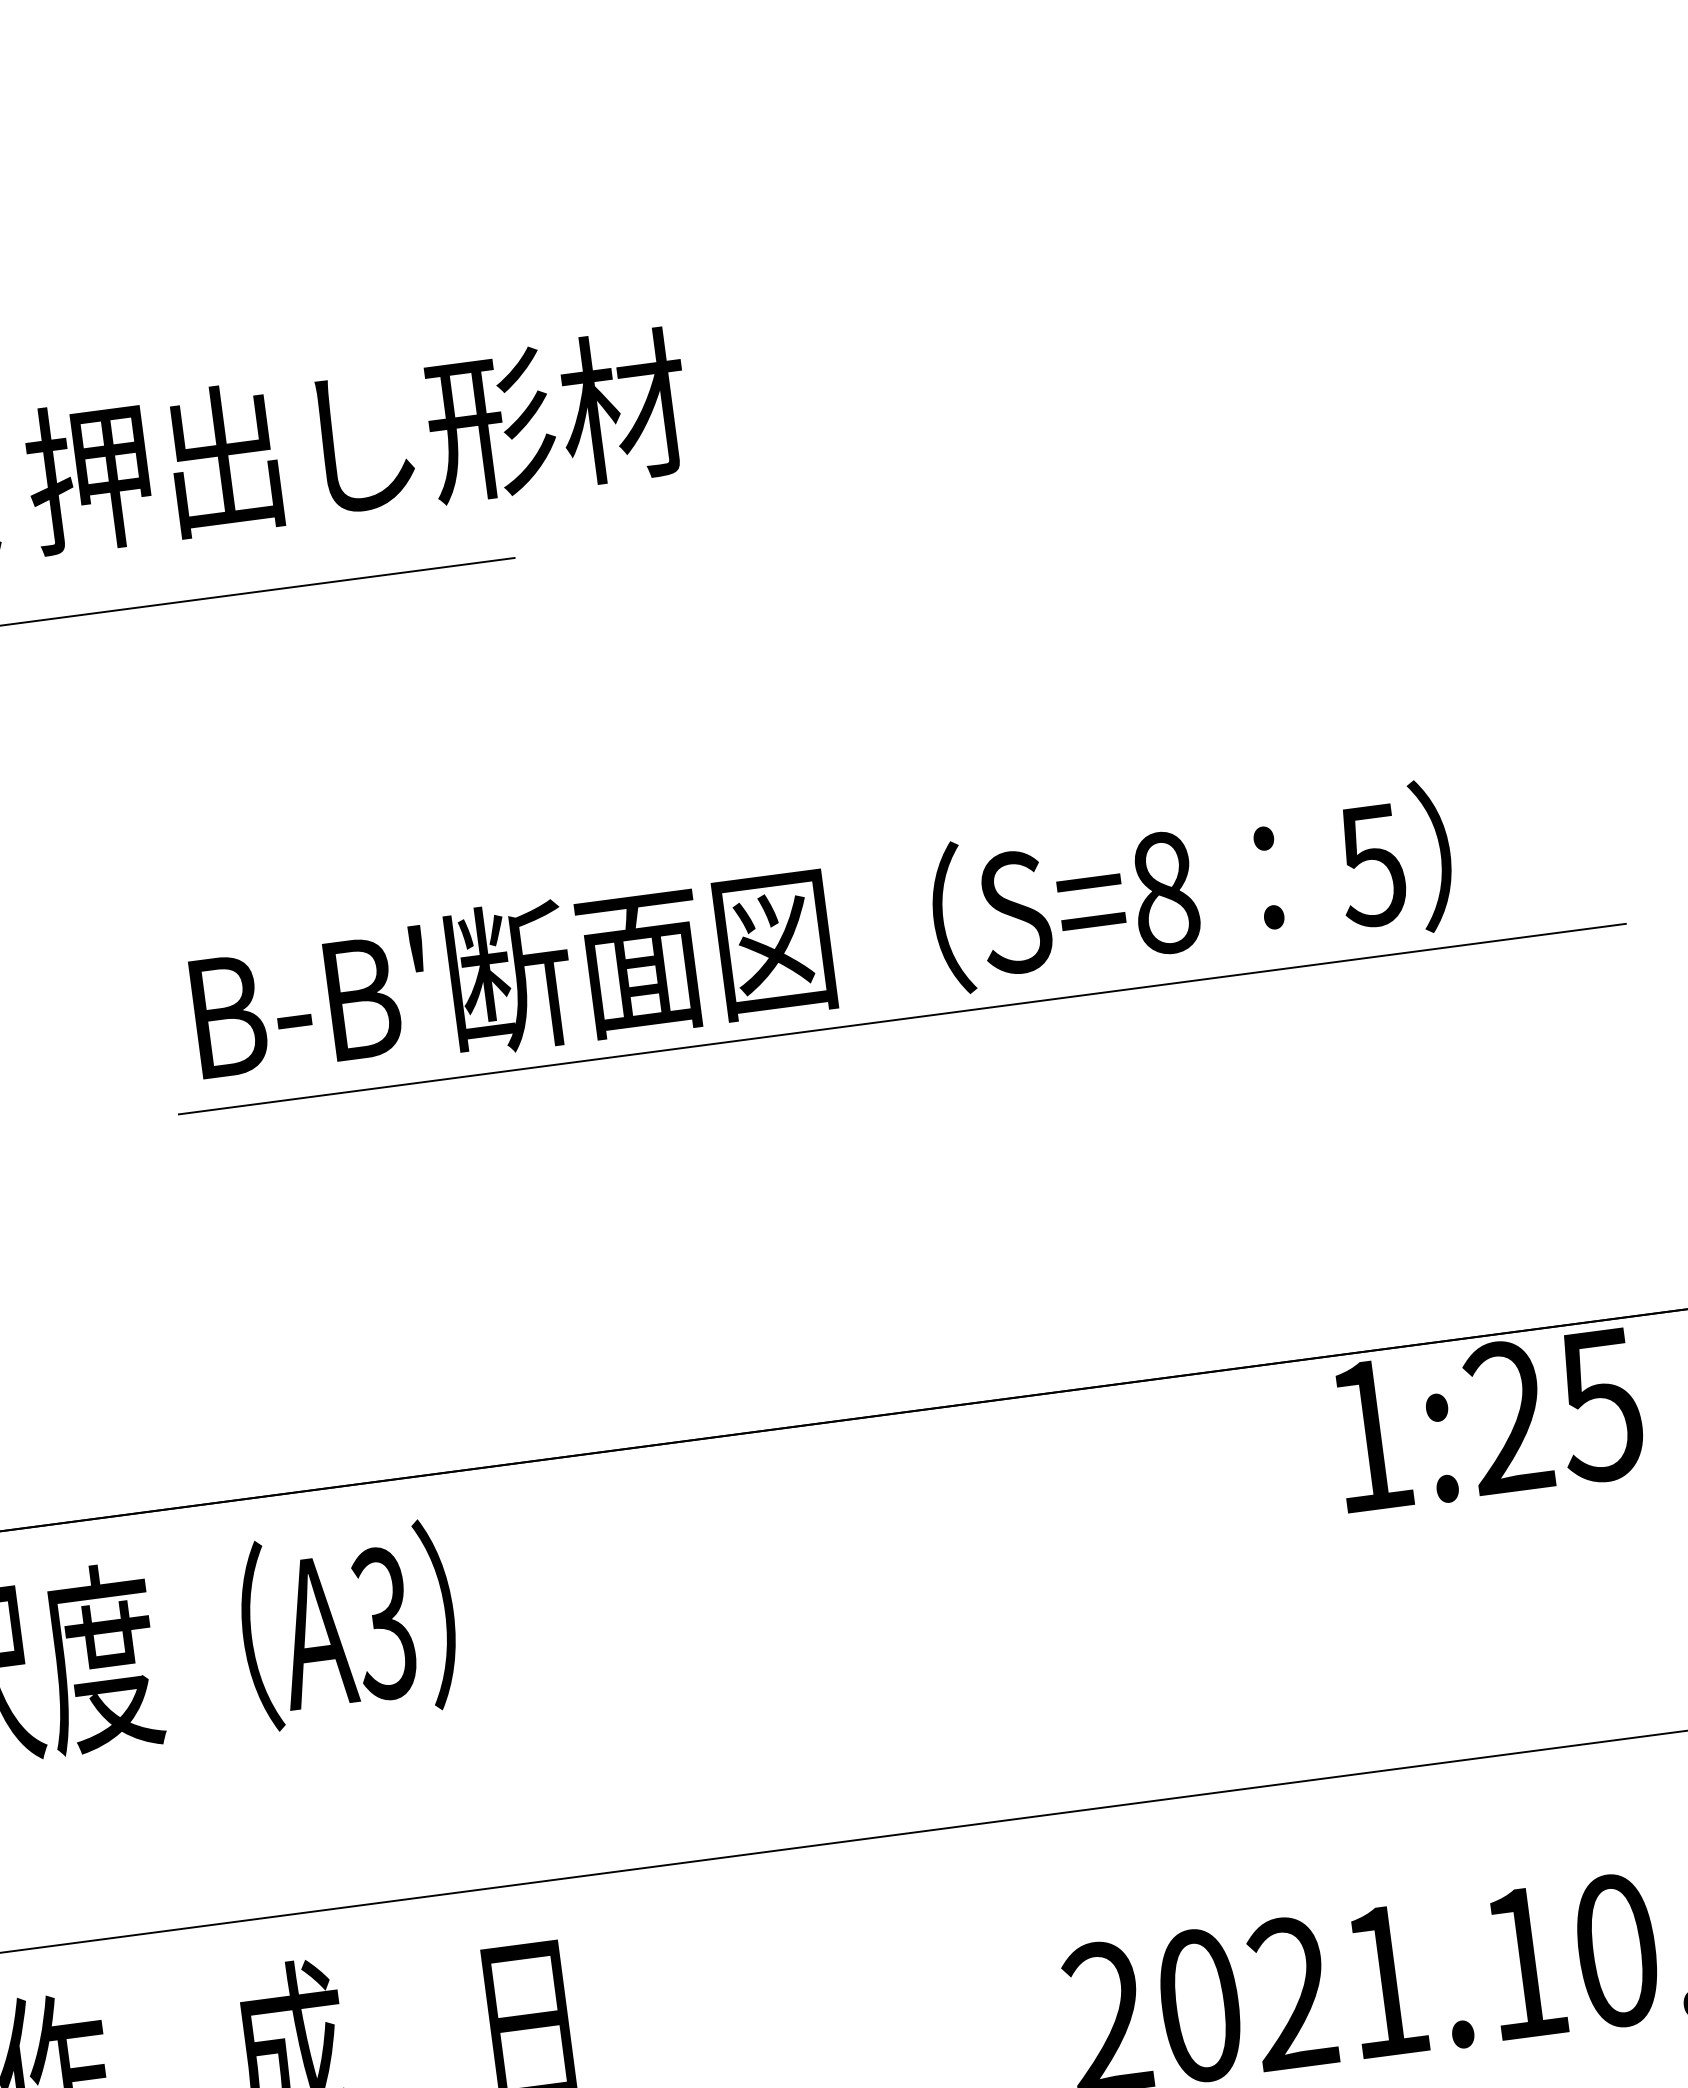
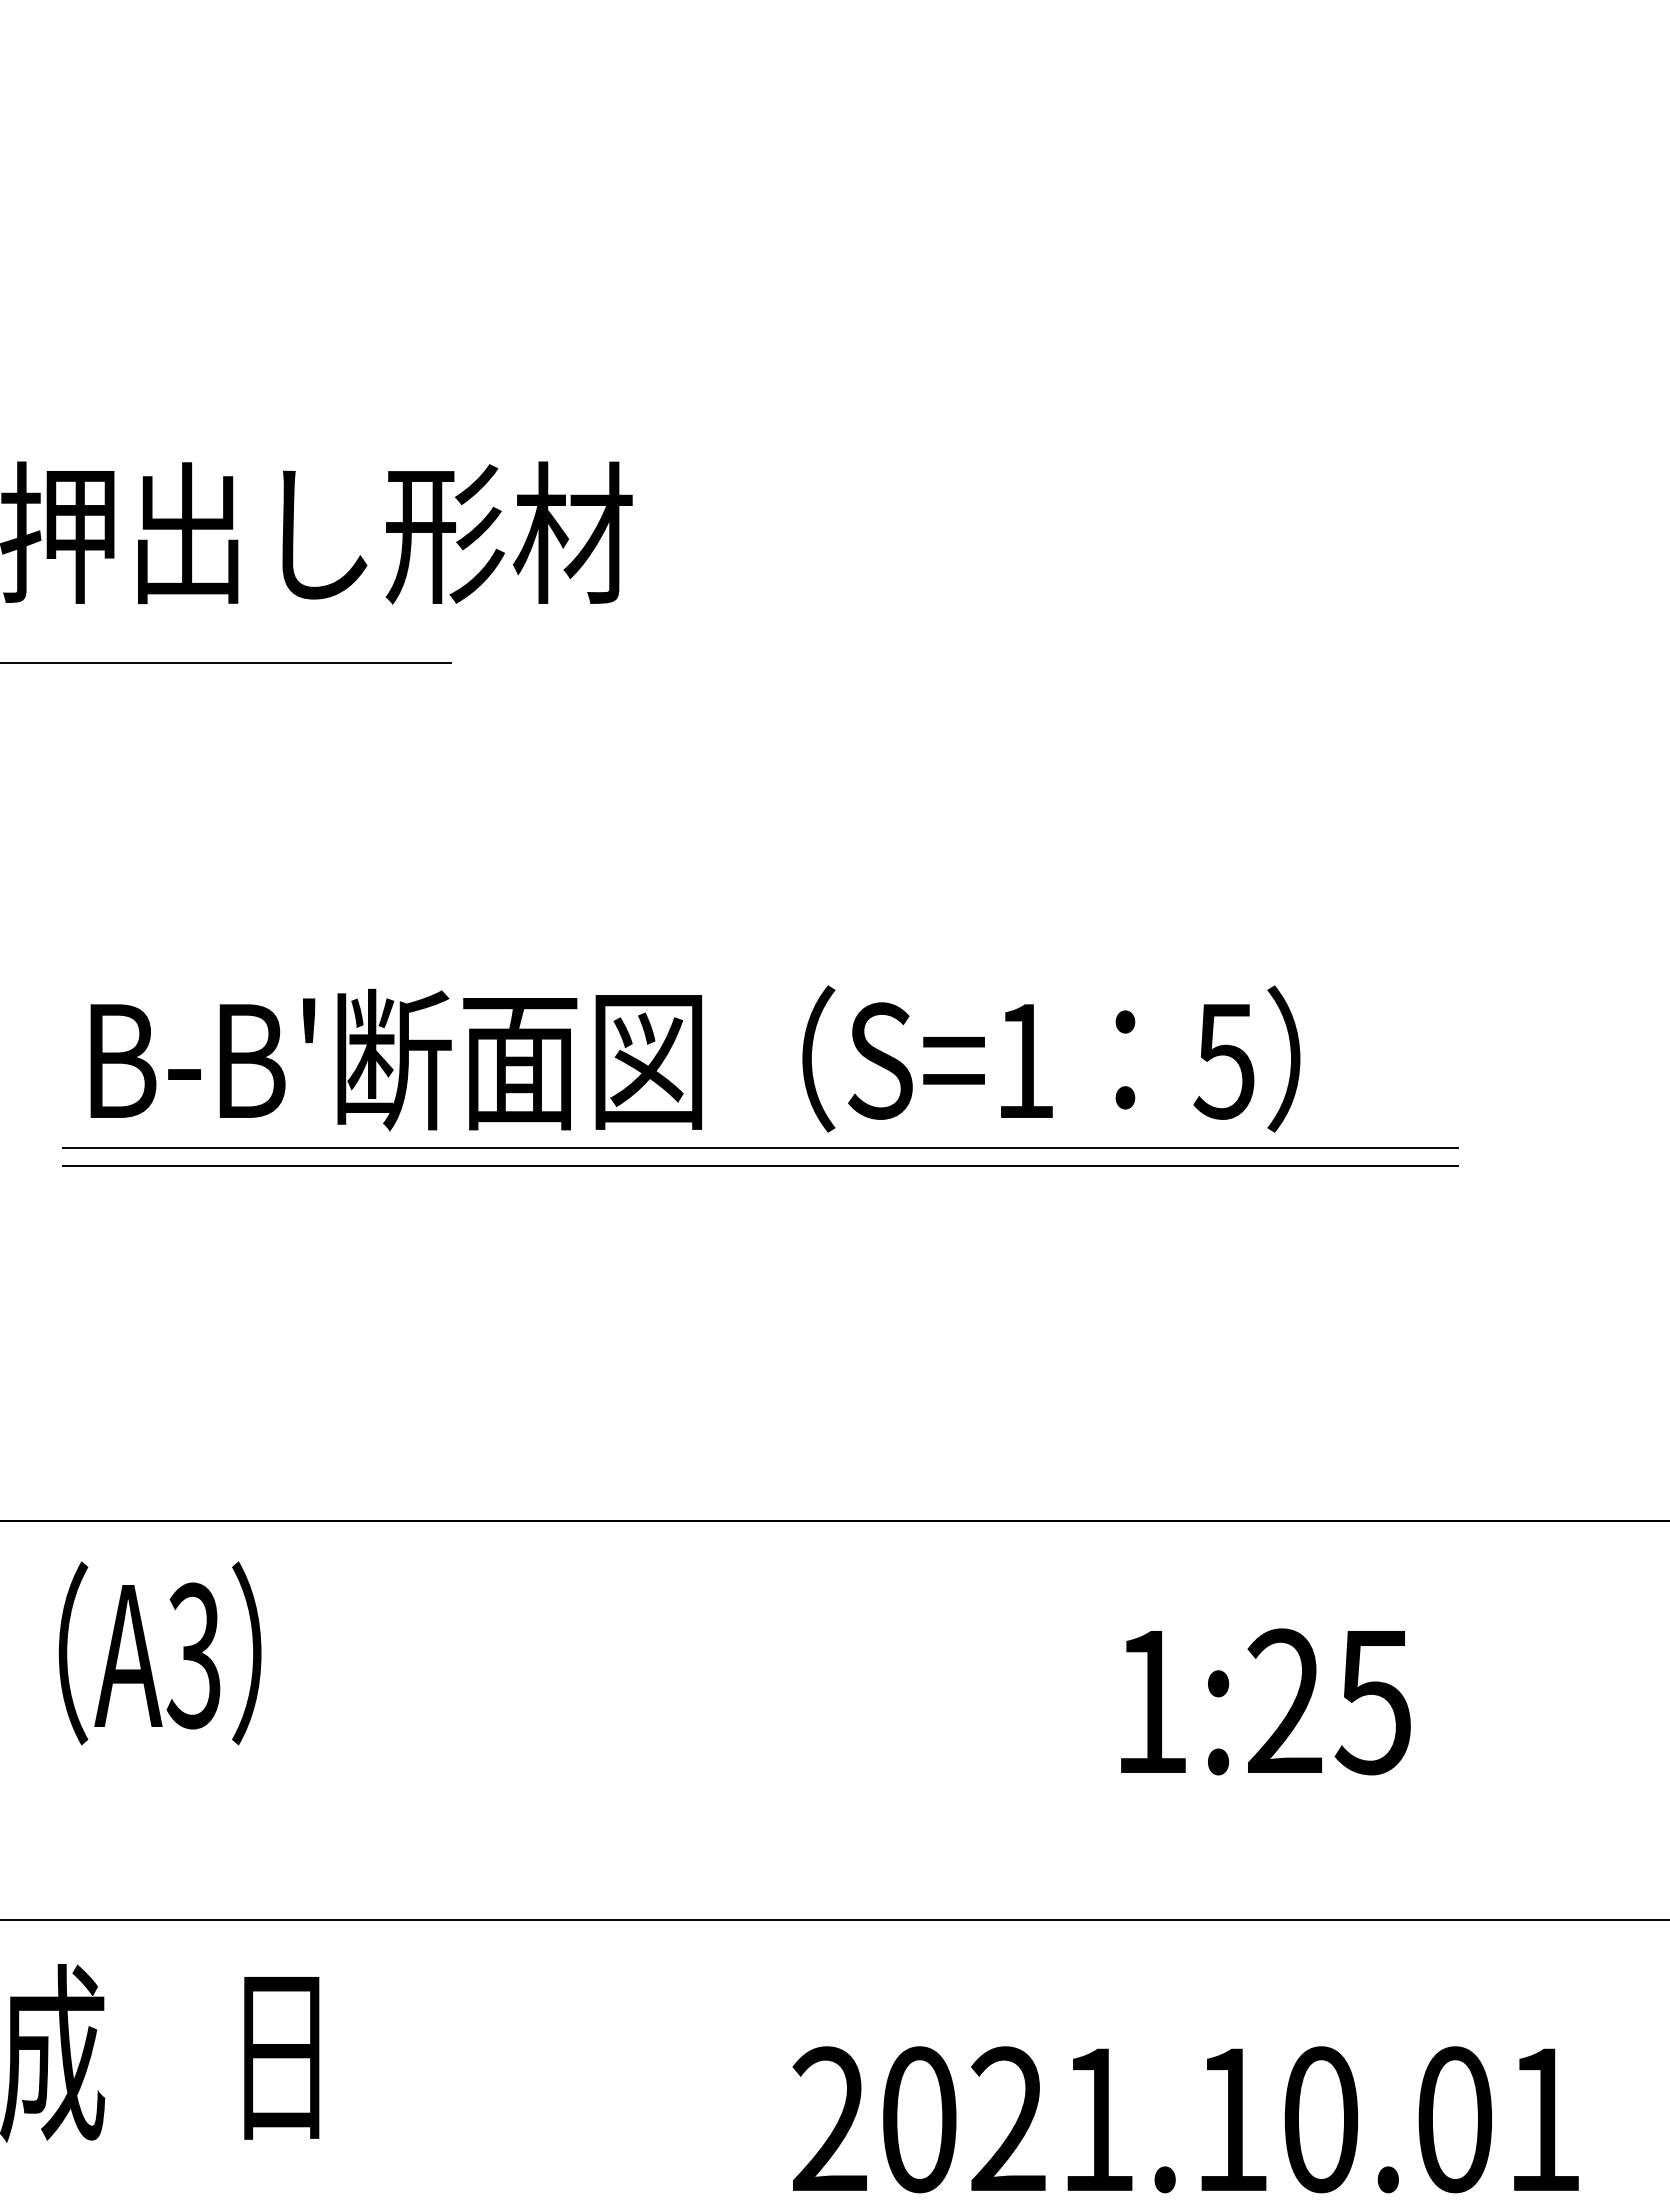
text: (1165, 892) -> (1025, 1060), S=8 -> S=1
line: (904, 1037) -> (760, 1165), added
text: (1488, 1419) -> (1265, 1701), moved

